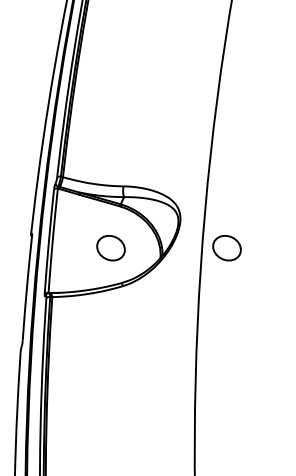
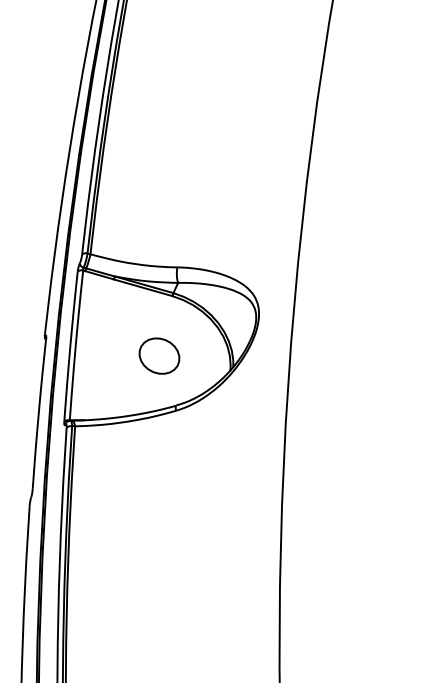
part: (226, 248) -> (325, 356), removed

